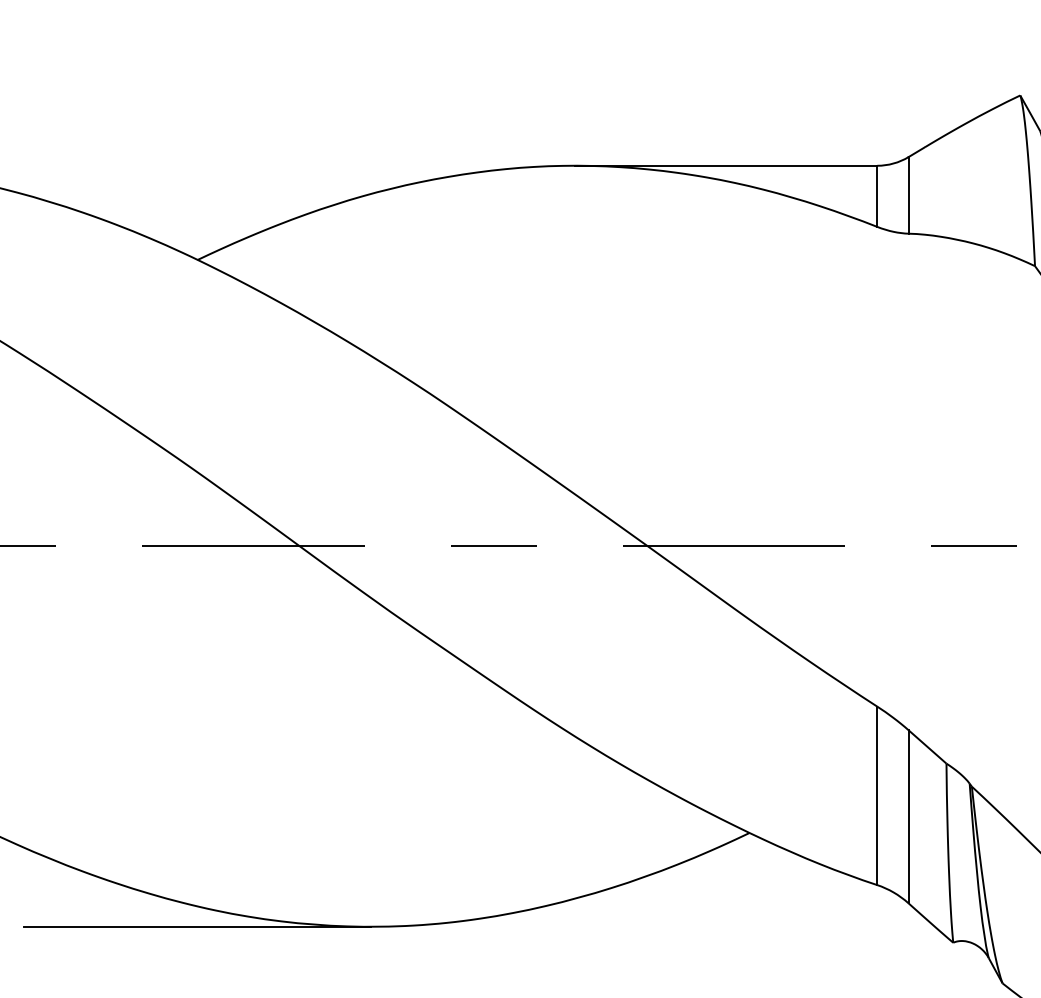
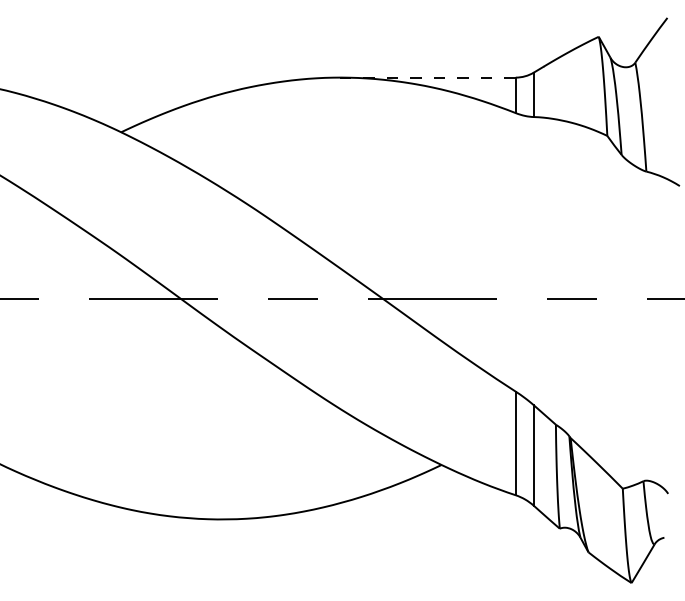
line: (727, 165) -> (428, 77), solid -> dashed
line: (196, 926) -> (120, 519), removed

